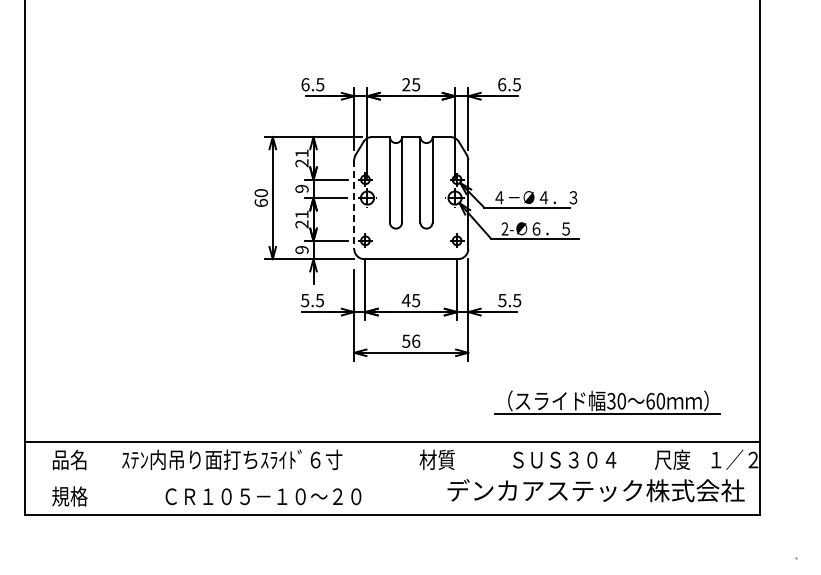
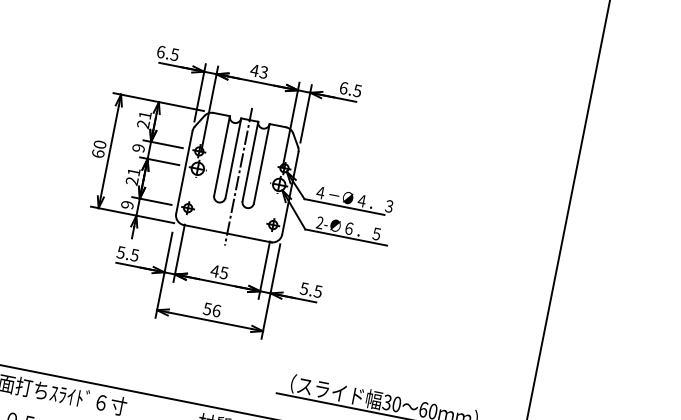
text: (410, 84) -> (258, 71), 25 -> 43
line: (411, 197) -> (238, 176), added
line: (354, 205) -> (184, 173), dashed -> solid

